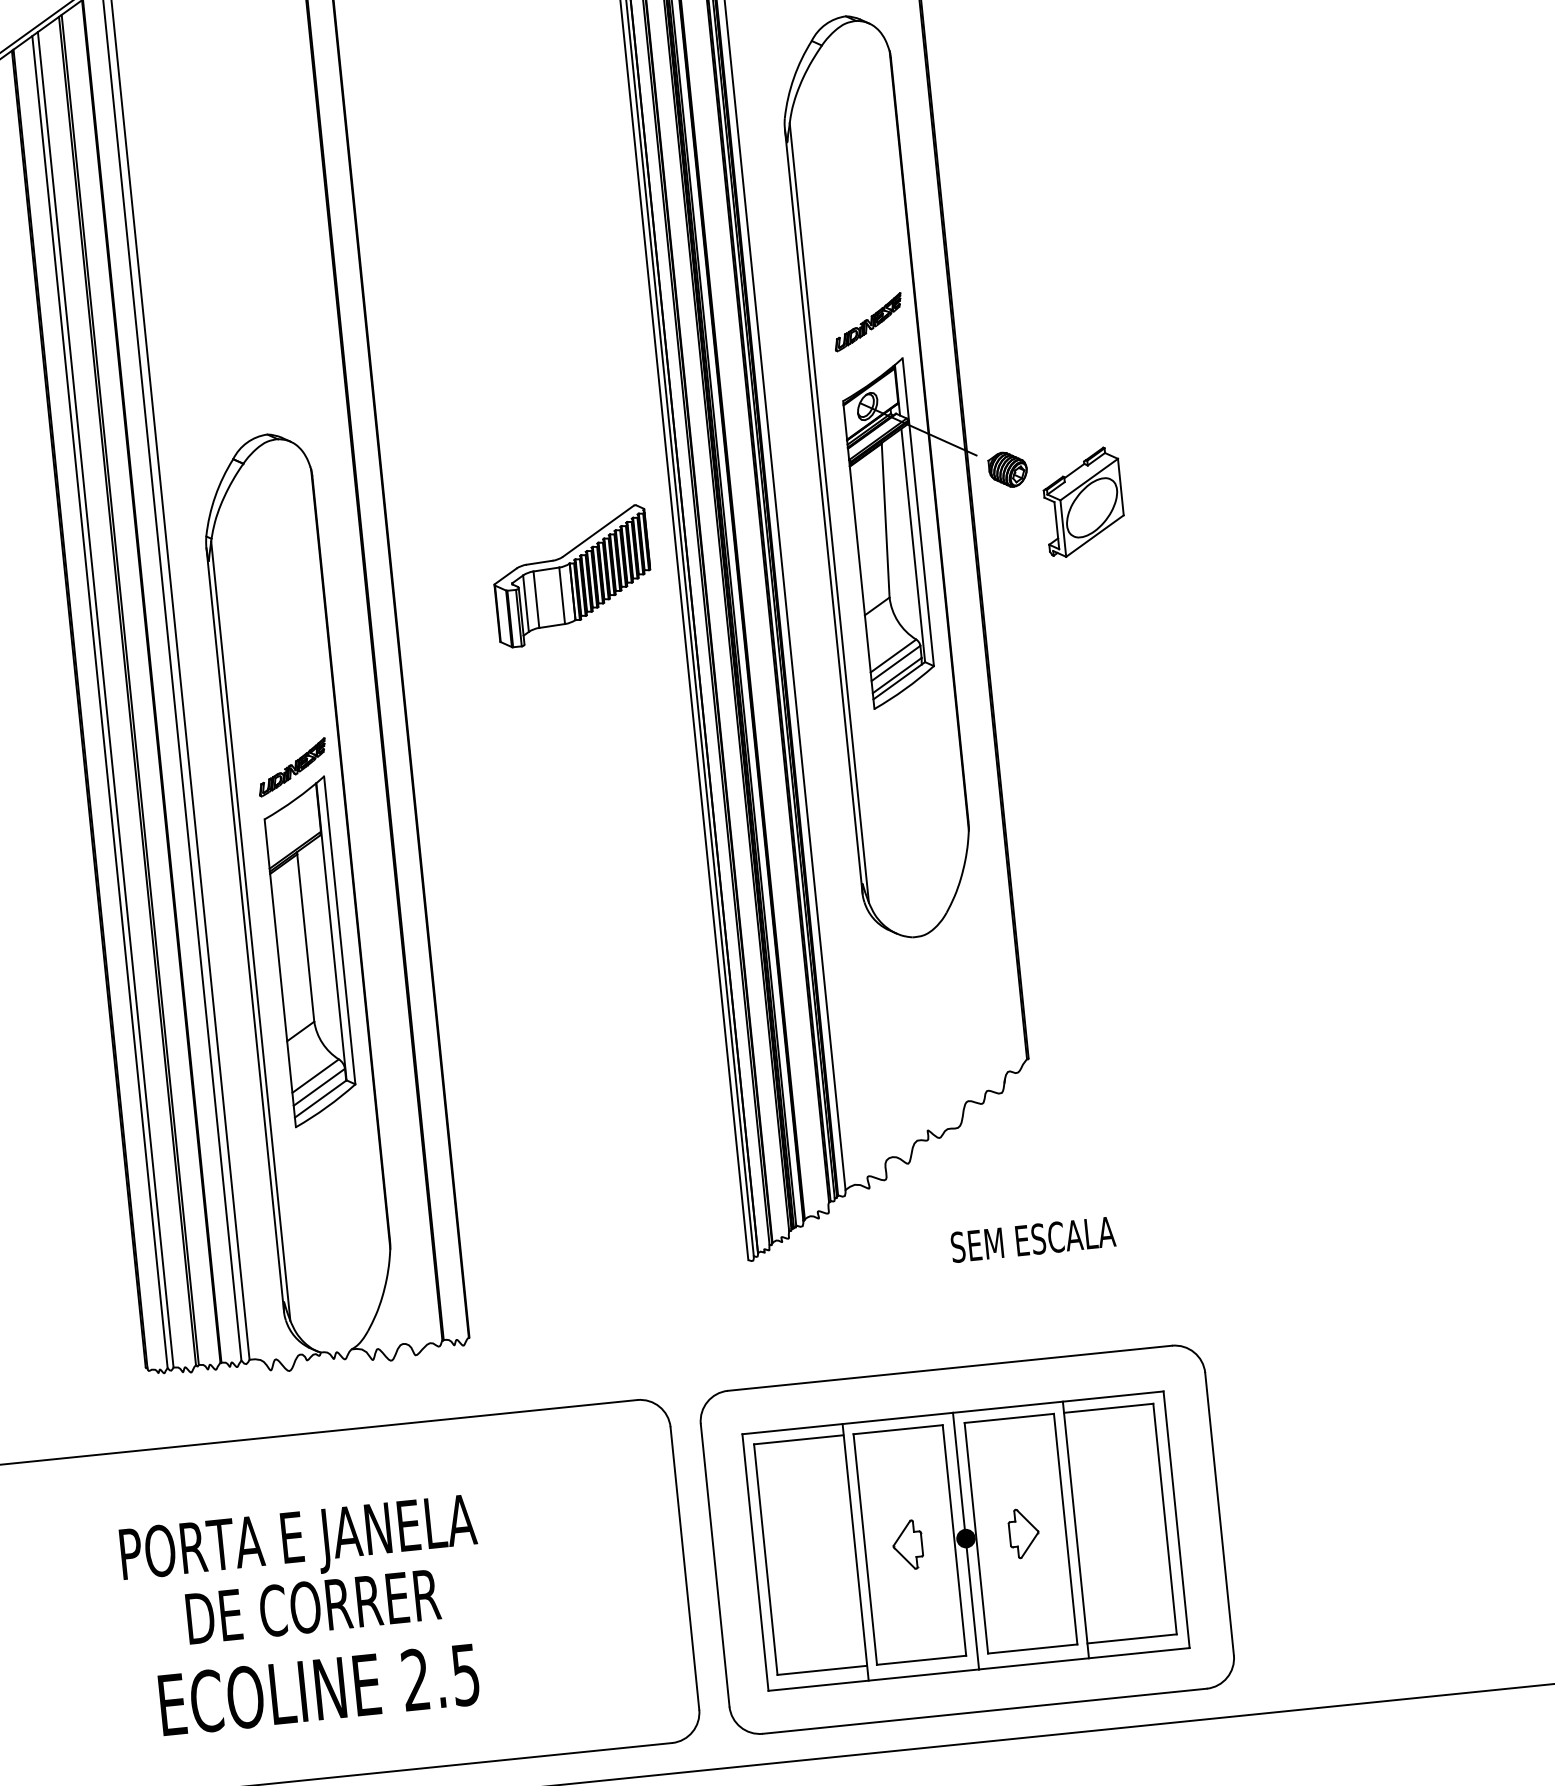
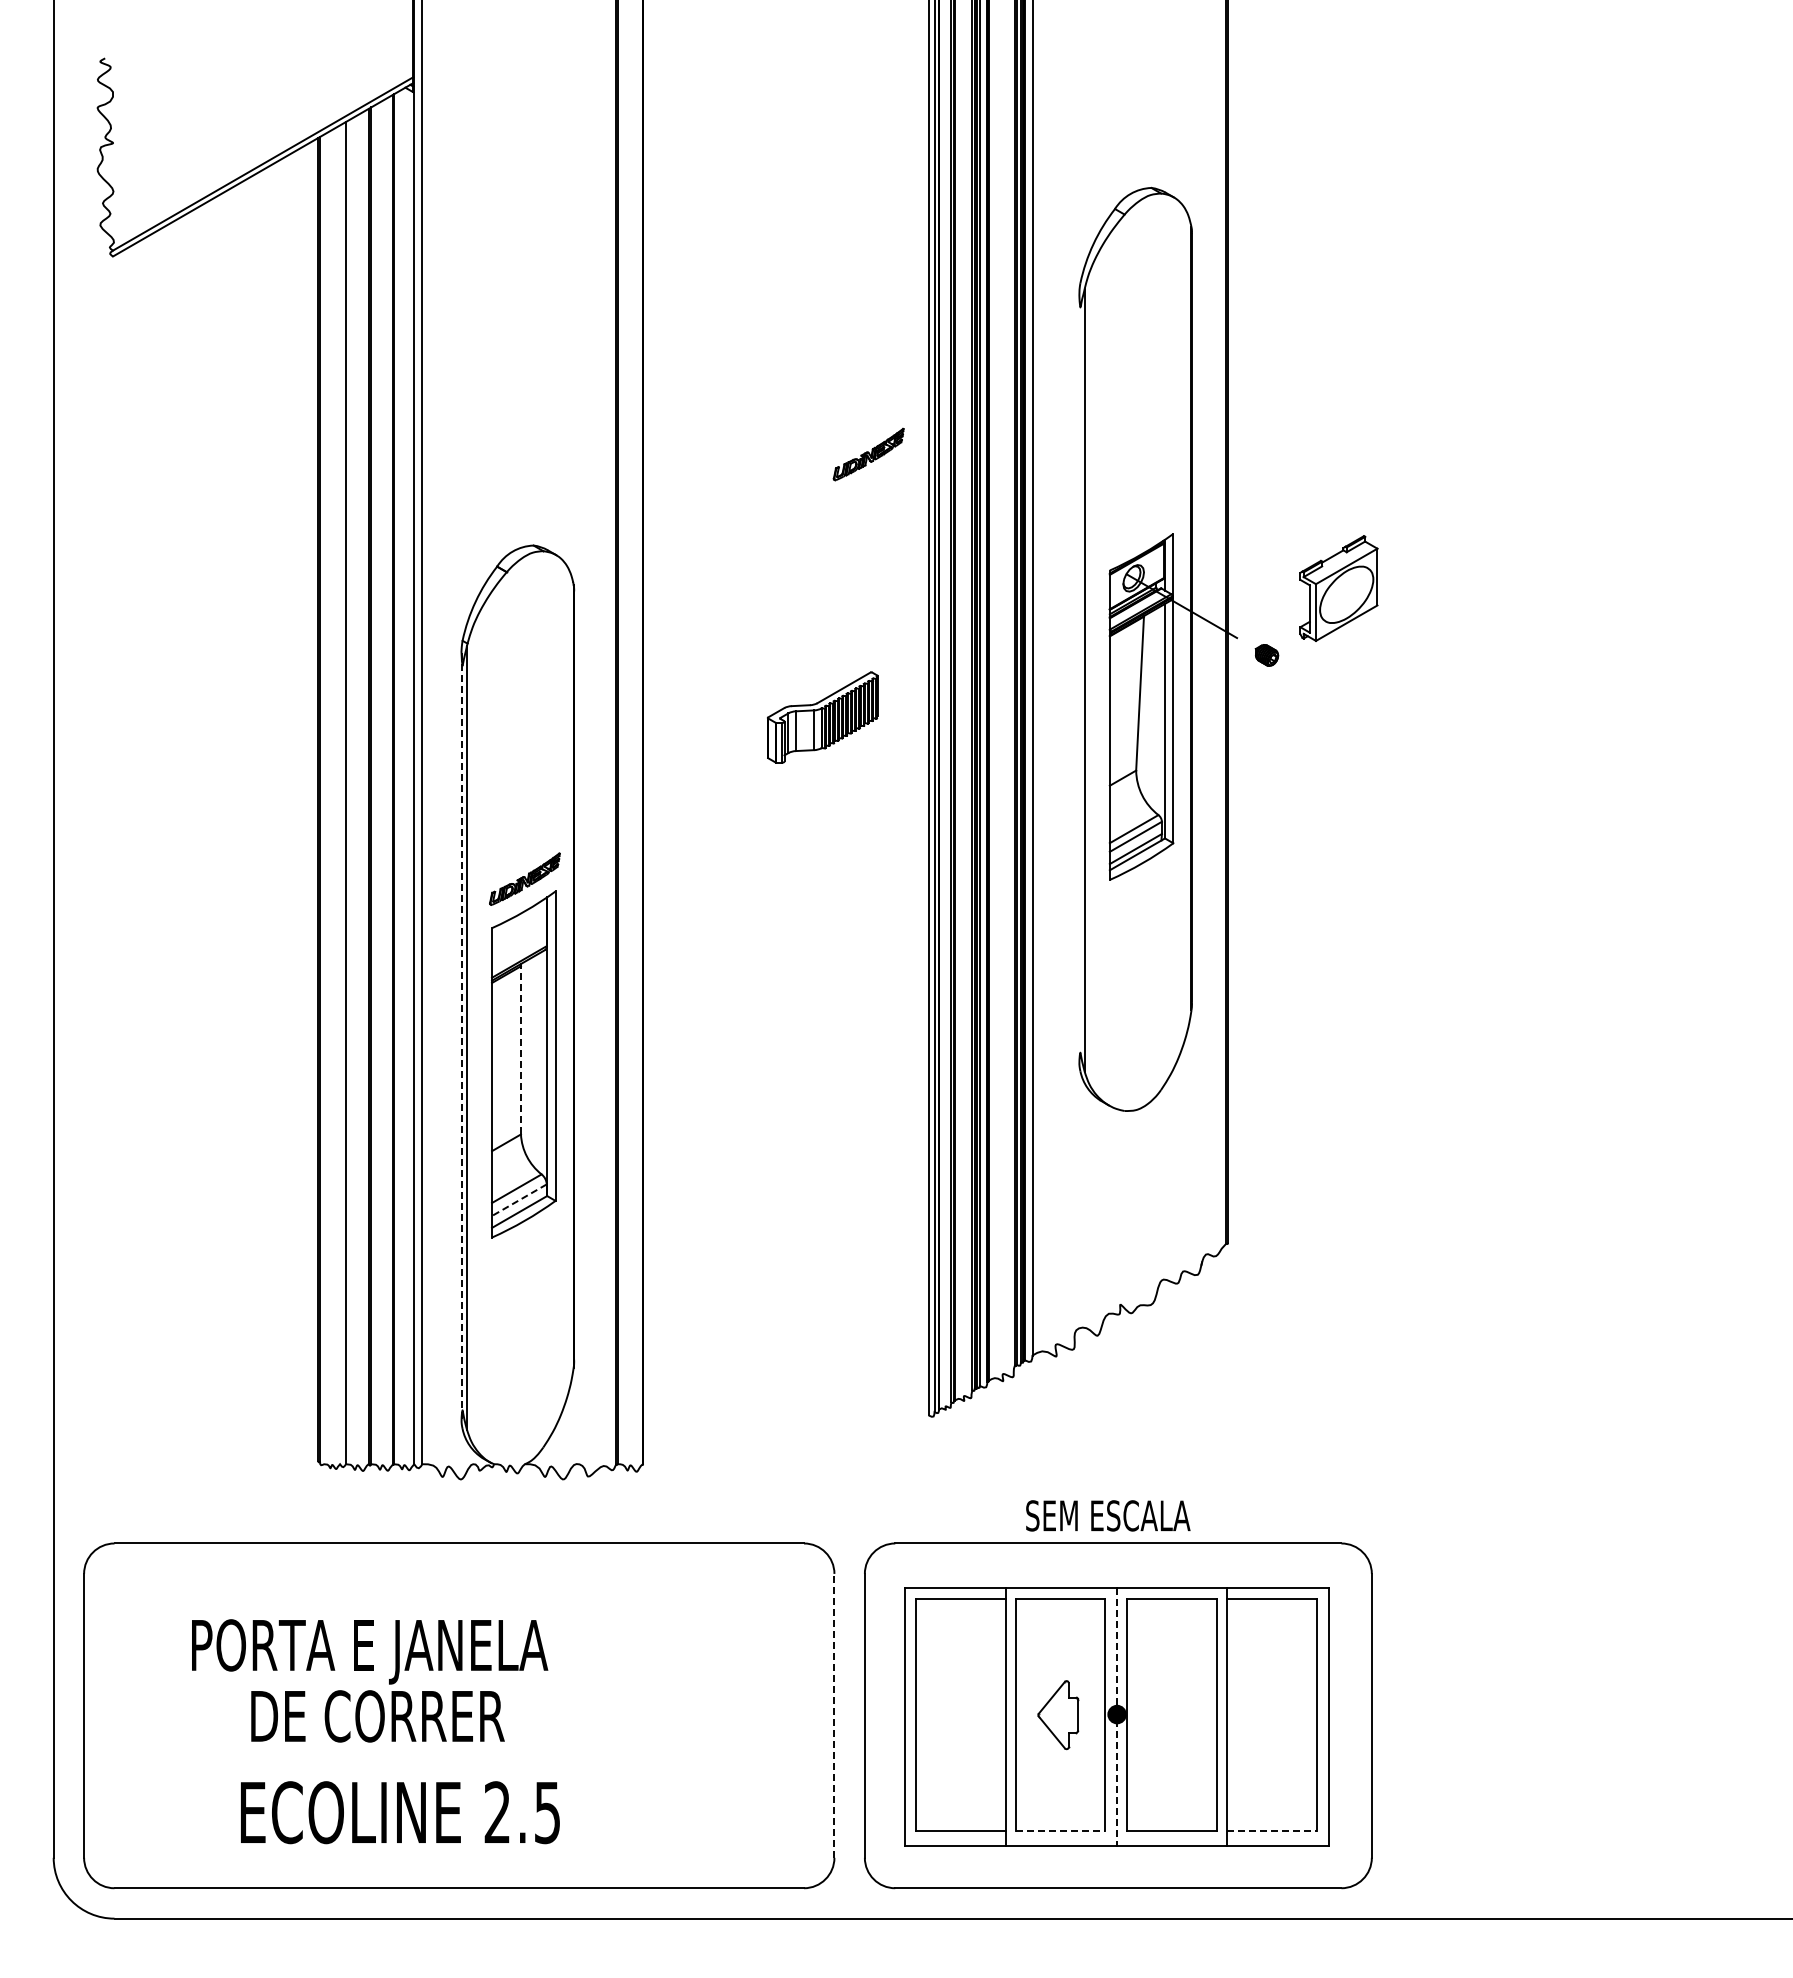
part: (867, 322) -> (868, 454), moved
part: (1007, 469) -> (1266, 655), size x0.6
part: (1083, 502) -> (1338, 588), moved
line: (823, 511) -> (1079, 678), removed
part: (572, 576) -> (822, 717), size x0.7
line: (100, 701) -> (340, 794), removed
line: (245, 930) -> (461, 1036), solid -> dashed
line: (305, 937) -> (520, 1049), solid -> dashed
line: (319, 1087) -> (519, 1200), solid -> dashed
text: (1033, 1239) -> (1108, 1515), moved
part: (1024, 1533) -> (1175, 1715), removed
line: (965, 1541) -> (1116, 1717), solid -> dashed
part: (907, 1545) -> (1058, 1715), size x1.4
line: (684, 1568) -> (834, 1715), solid -> dashed
text: (302, 1571) -> (370, 1680), moved
line: (1132, 1639) -> (1272, 1831), solid -> dashed
line: (921, 1660) -> (1060, 1831), solid -> dashed
text: (319, 1689) -> (400, 1812), moved

